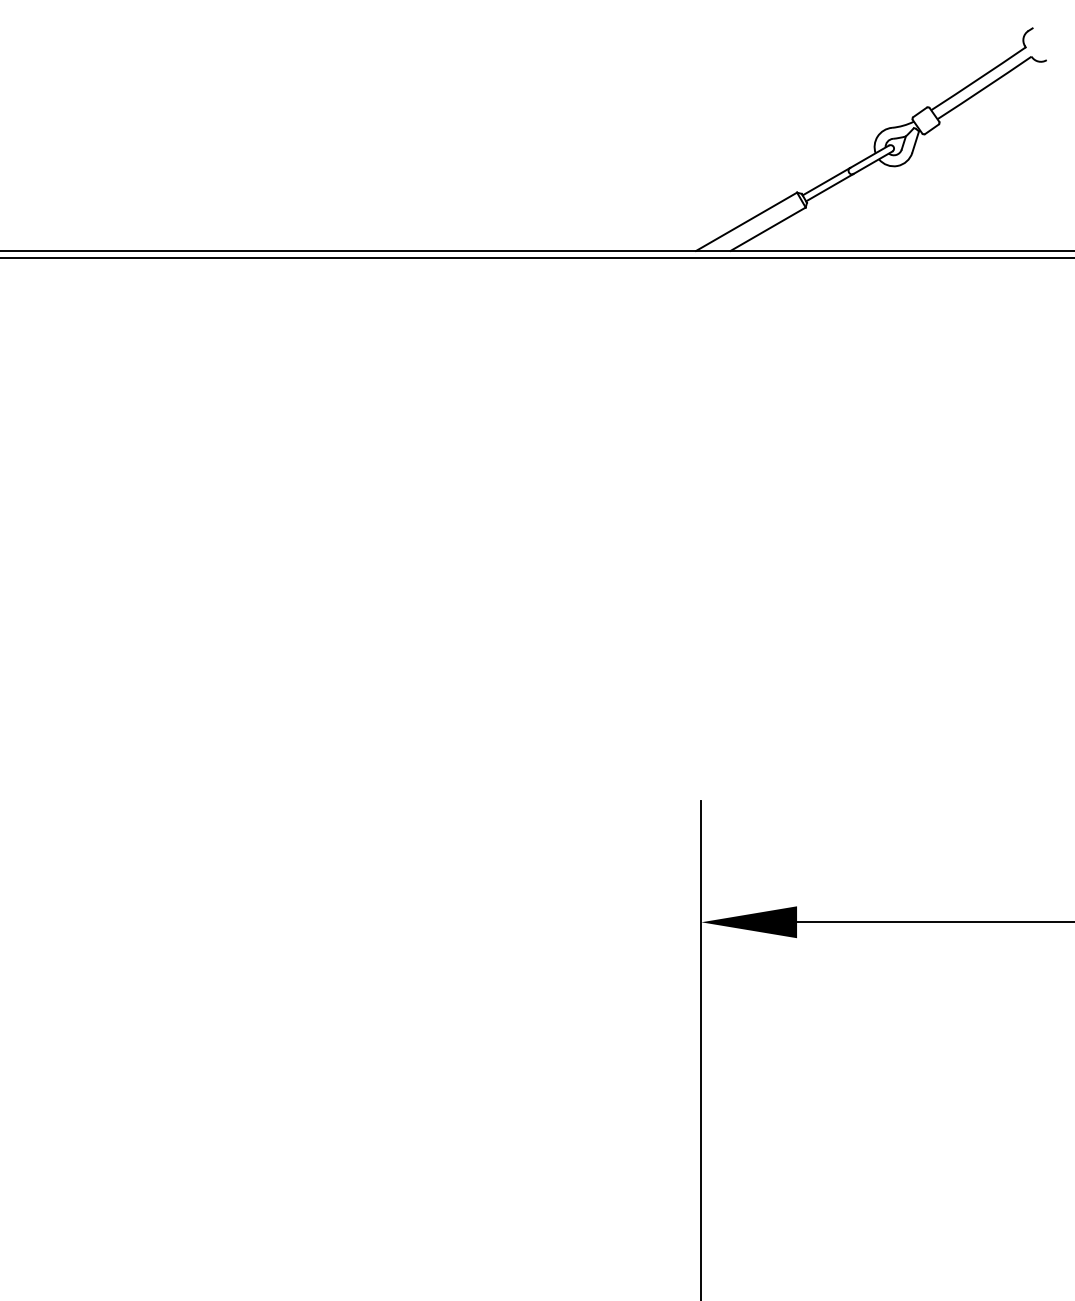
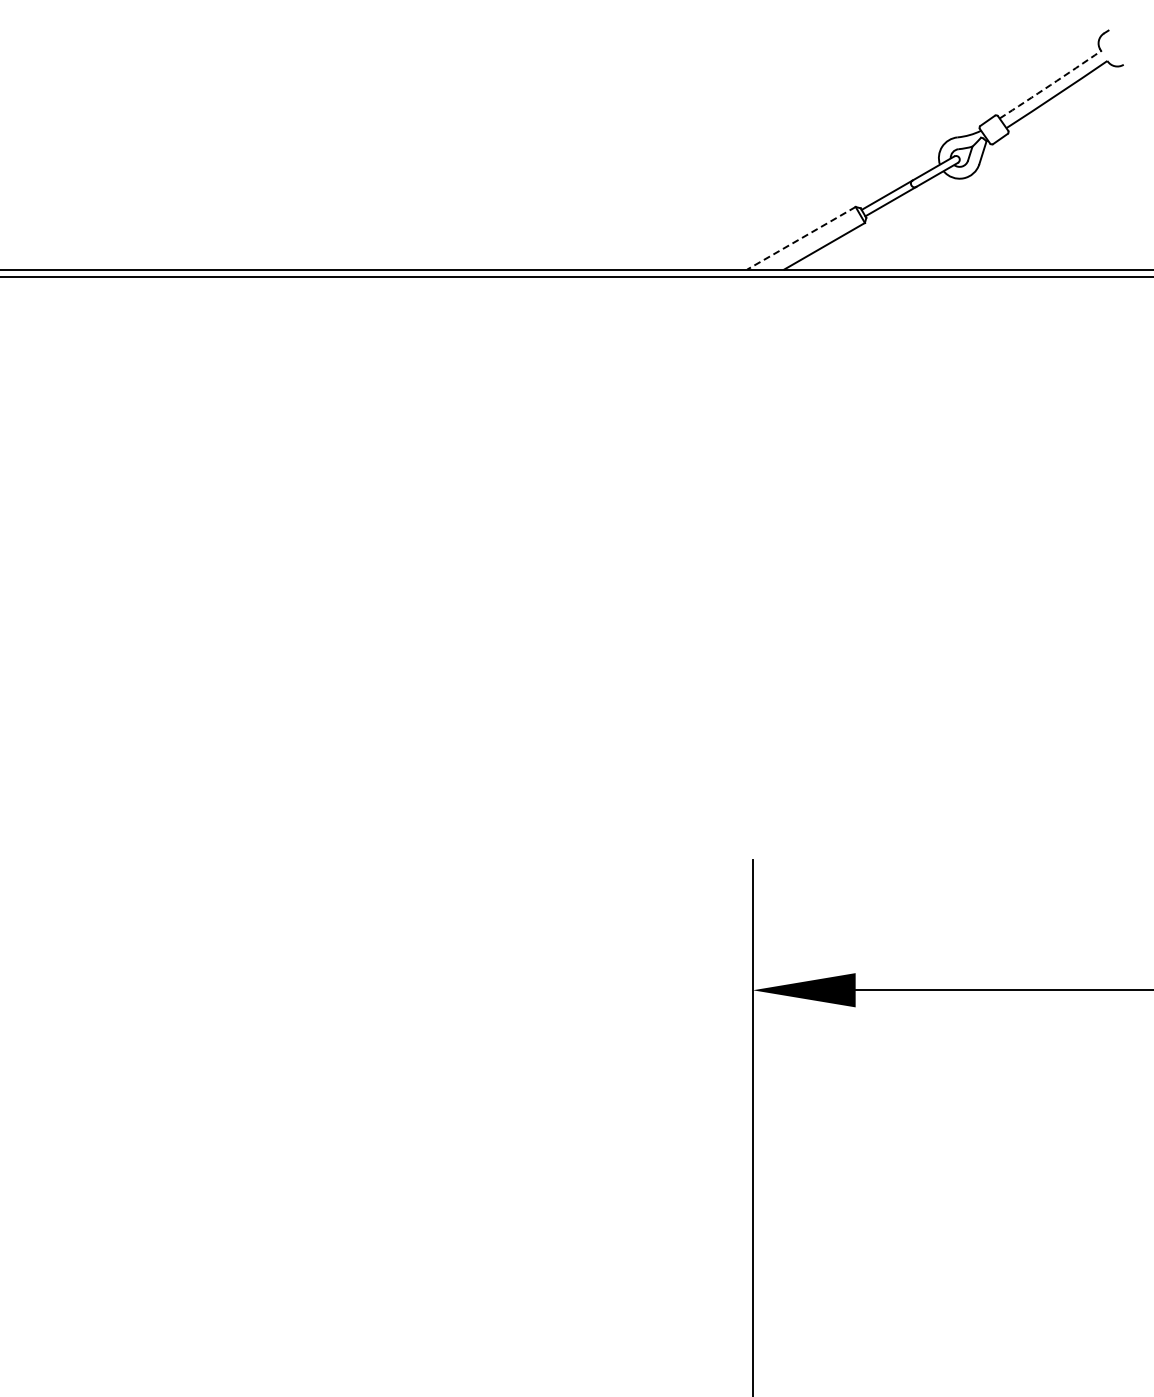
arc: (978, 79) -> (1050, 85), solid -> dashed
line: (746, 222) -> (801, 238), solid -> dashed

